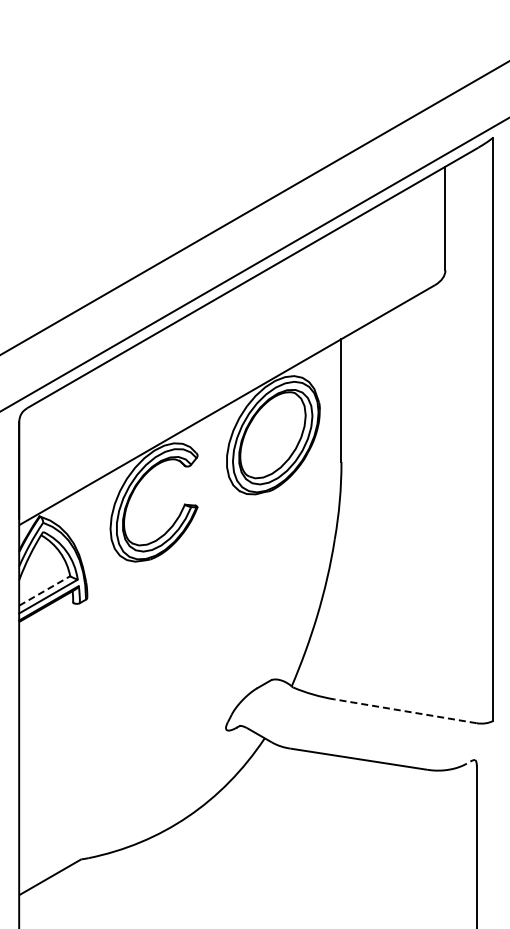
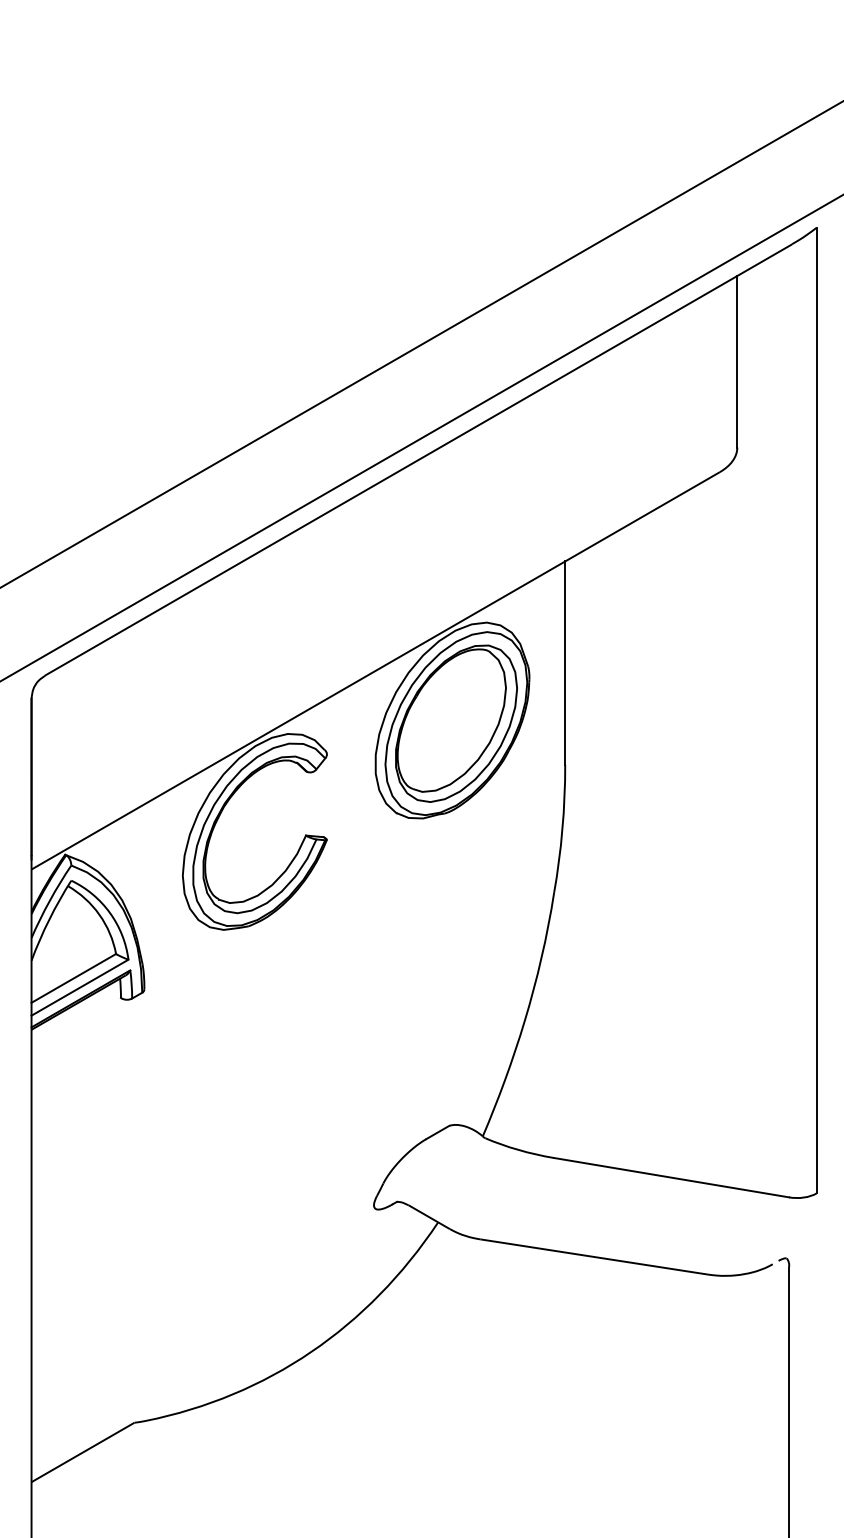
line: (45, 590) -> (75, 977), dashed -> solid
line: (405, 711) -> (671, 1177), dashed -> solid

